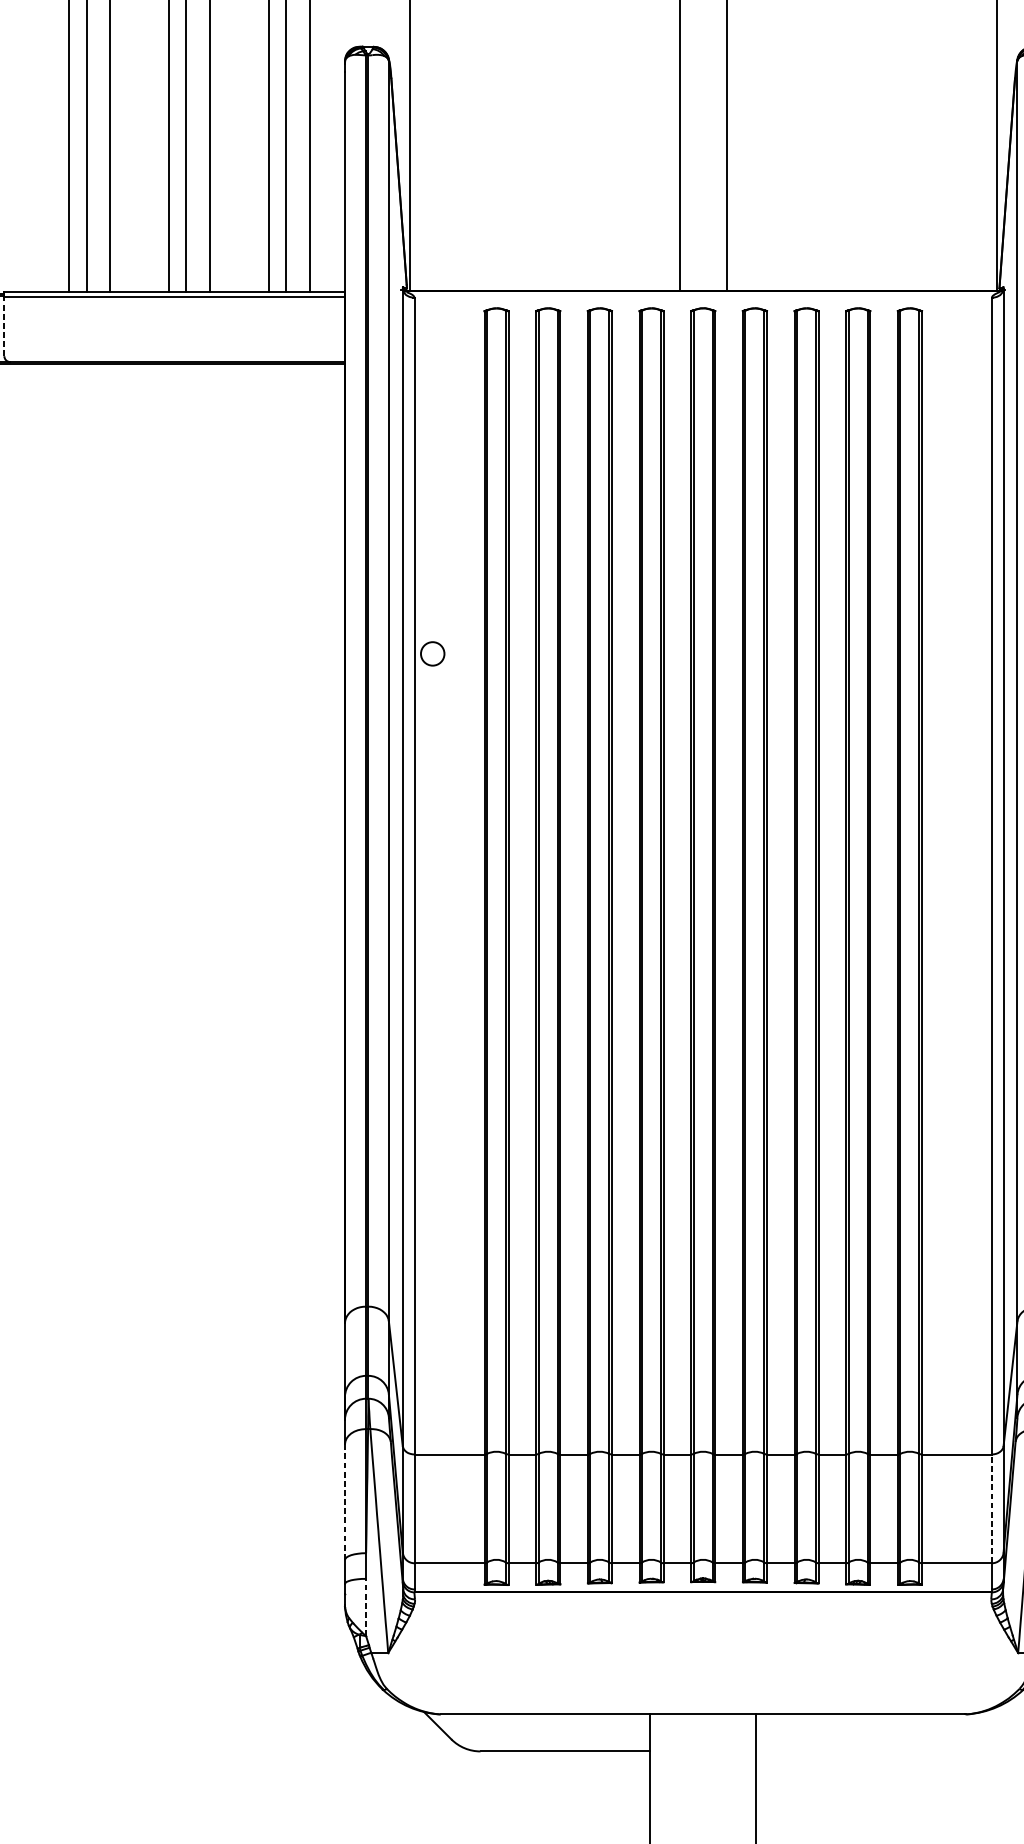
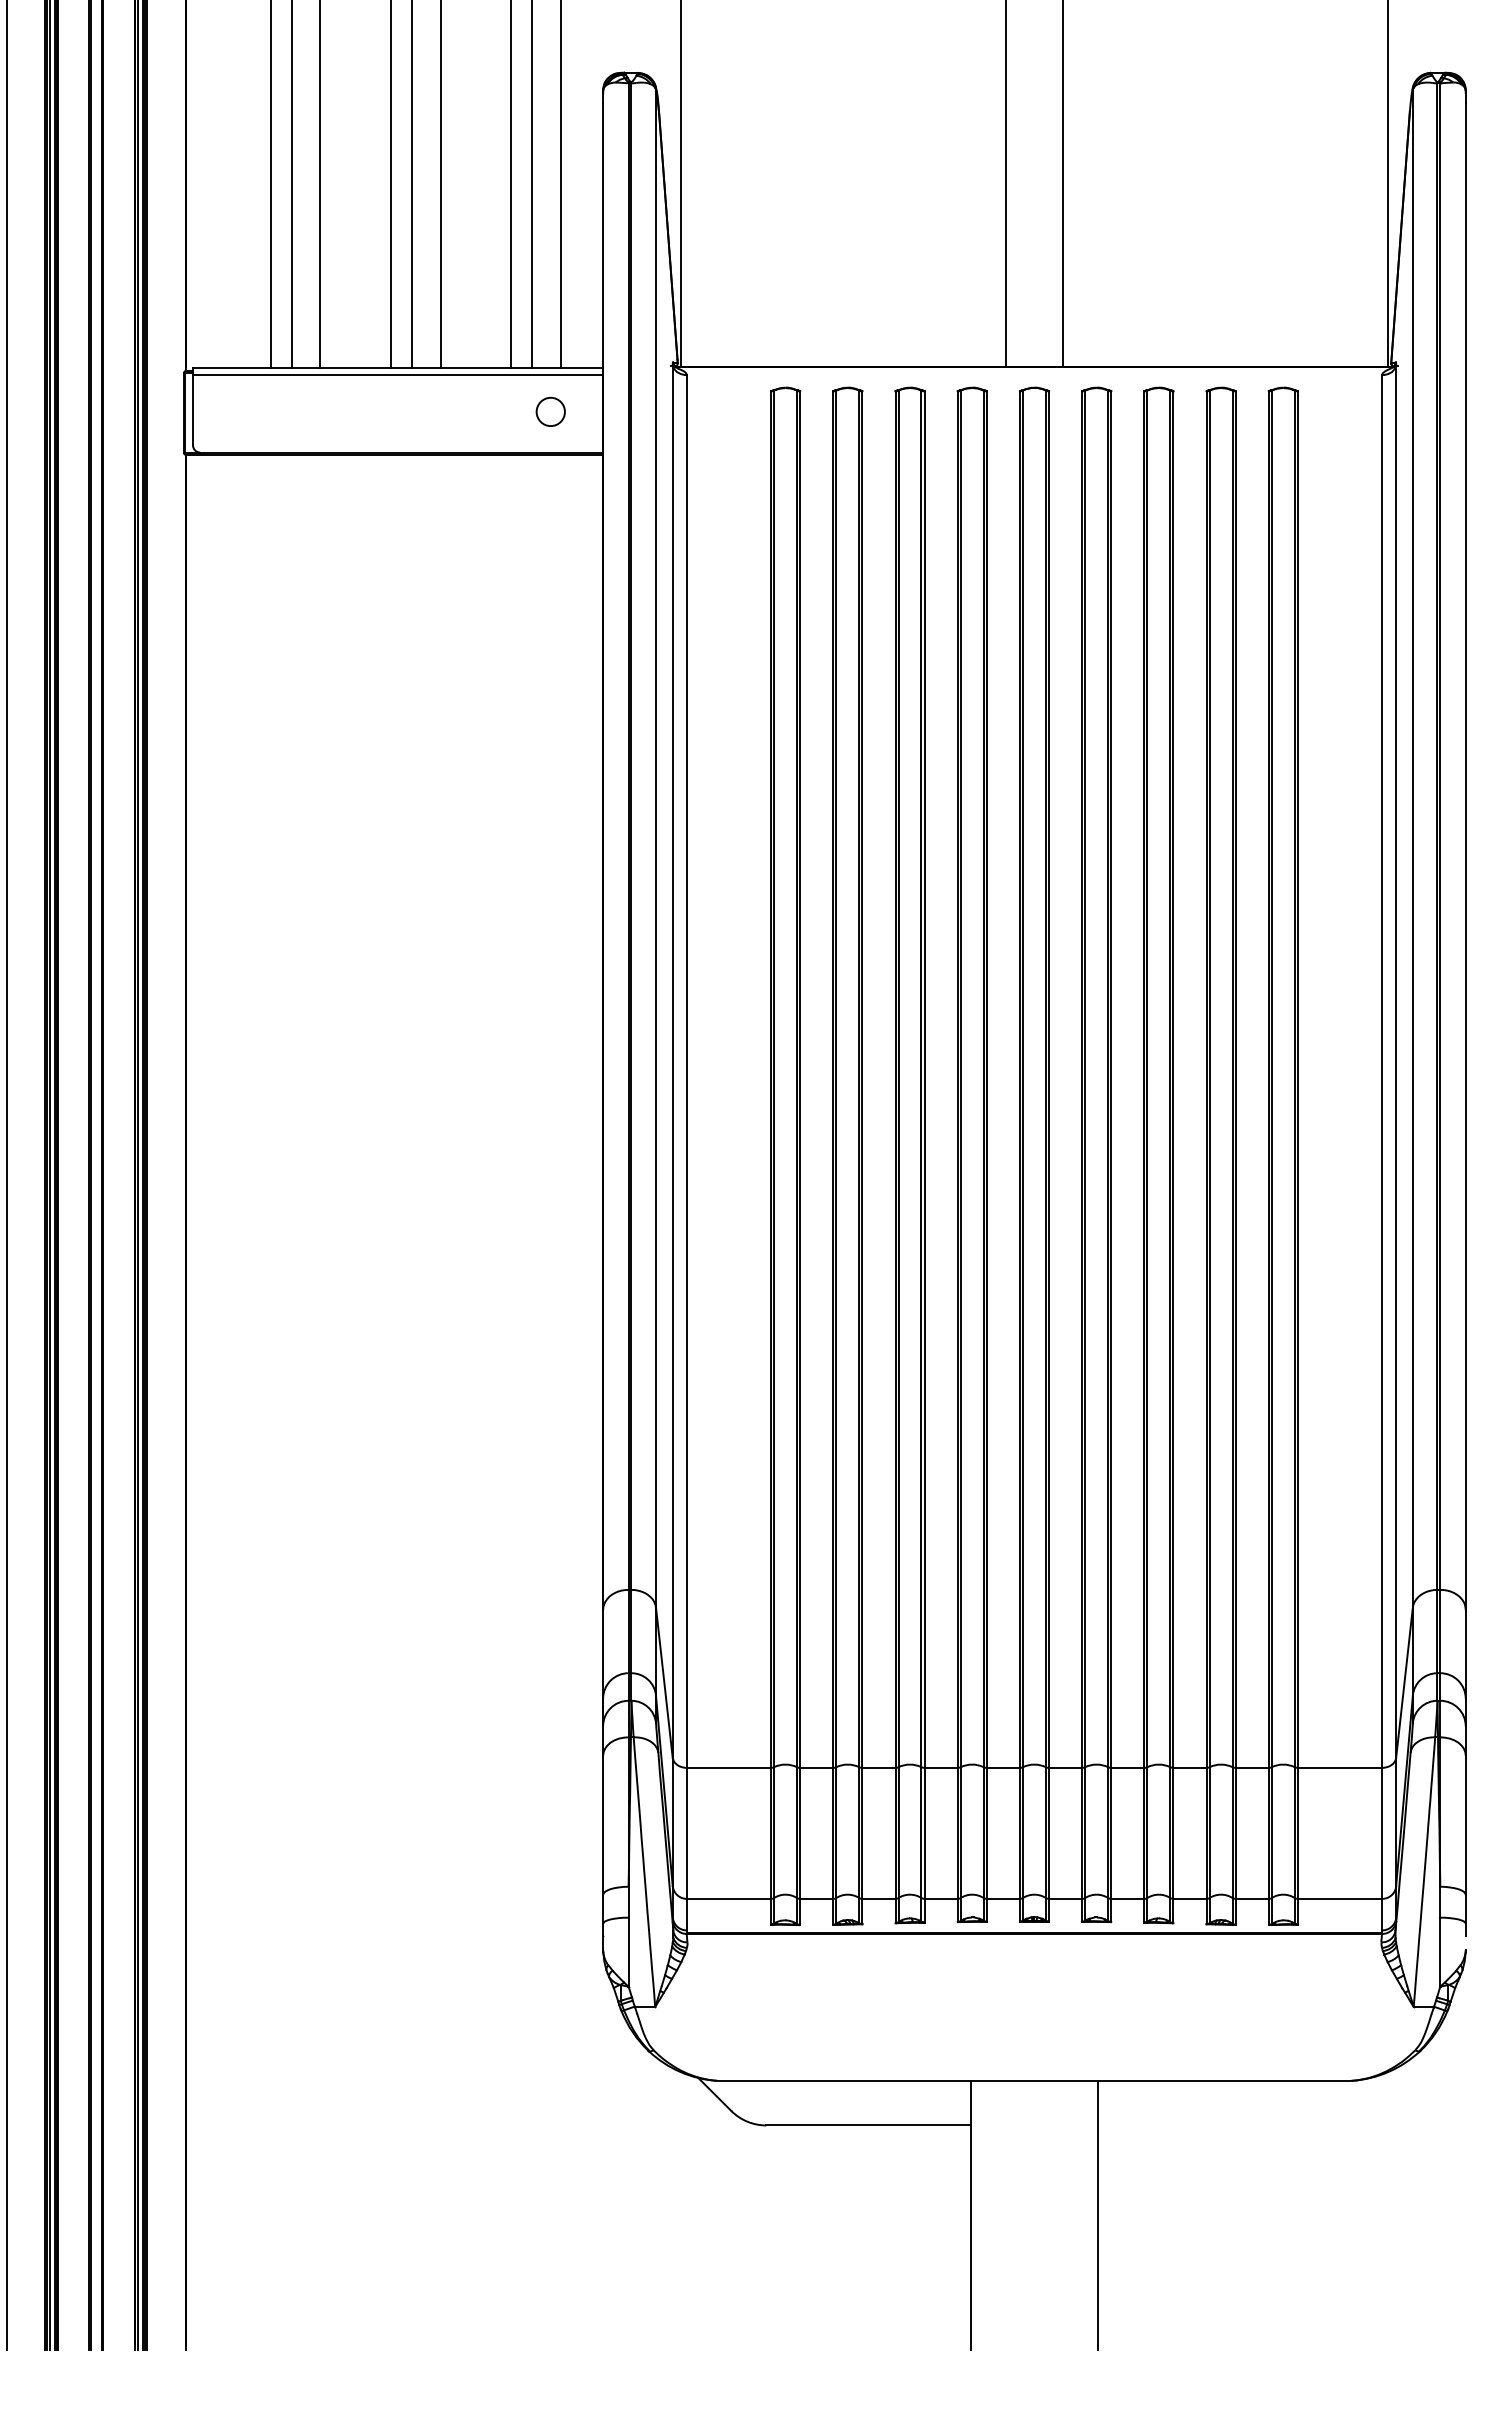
line: (4, 326) -> (193, 409), dashed -> solid
circle: (432, 653) -> (550, 411), moved
line: (345, 1502) -> (603, 1825), dashed -> solid
line: (992, 1508) -> (1382, 1832), dashed -> solid
line: (366, 1606) -> (628, 1951), dashed -> solid

